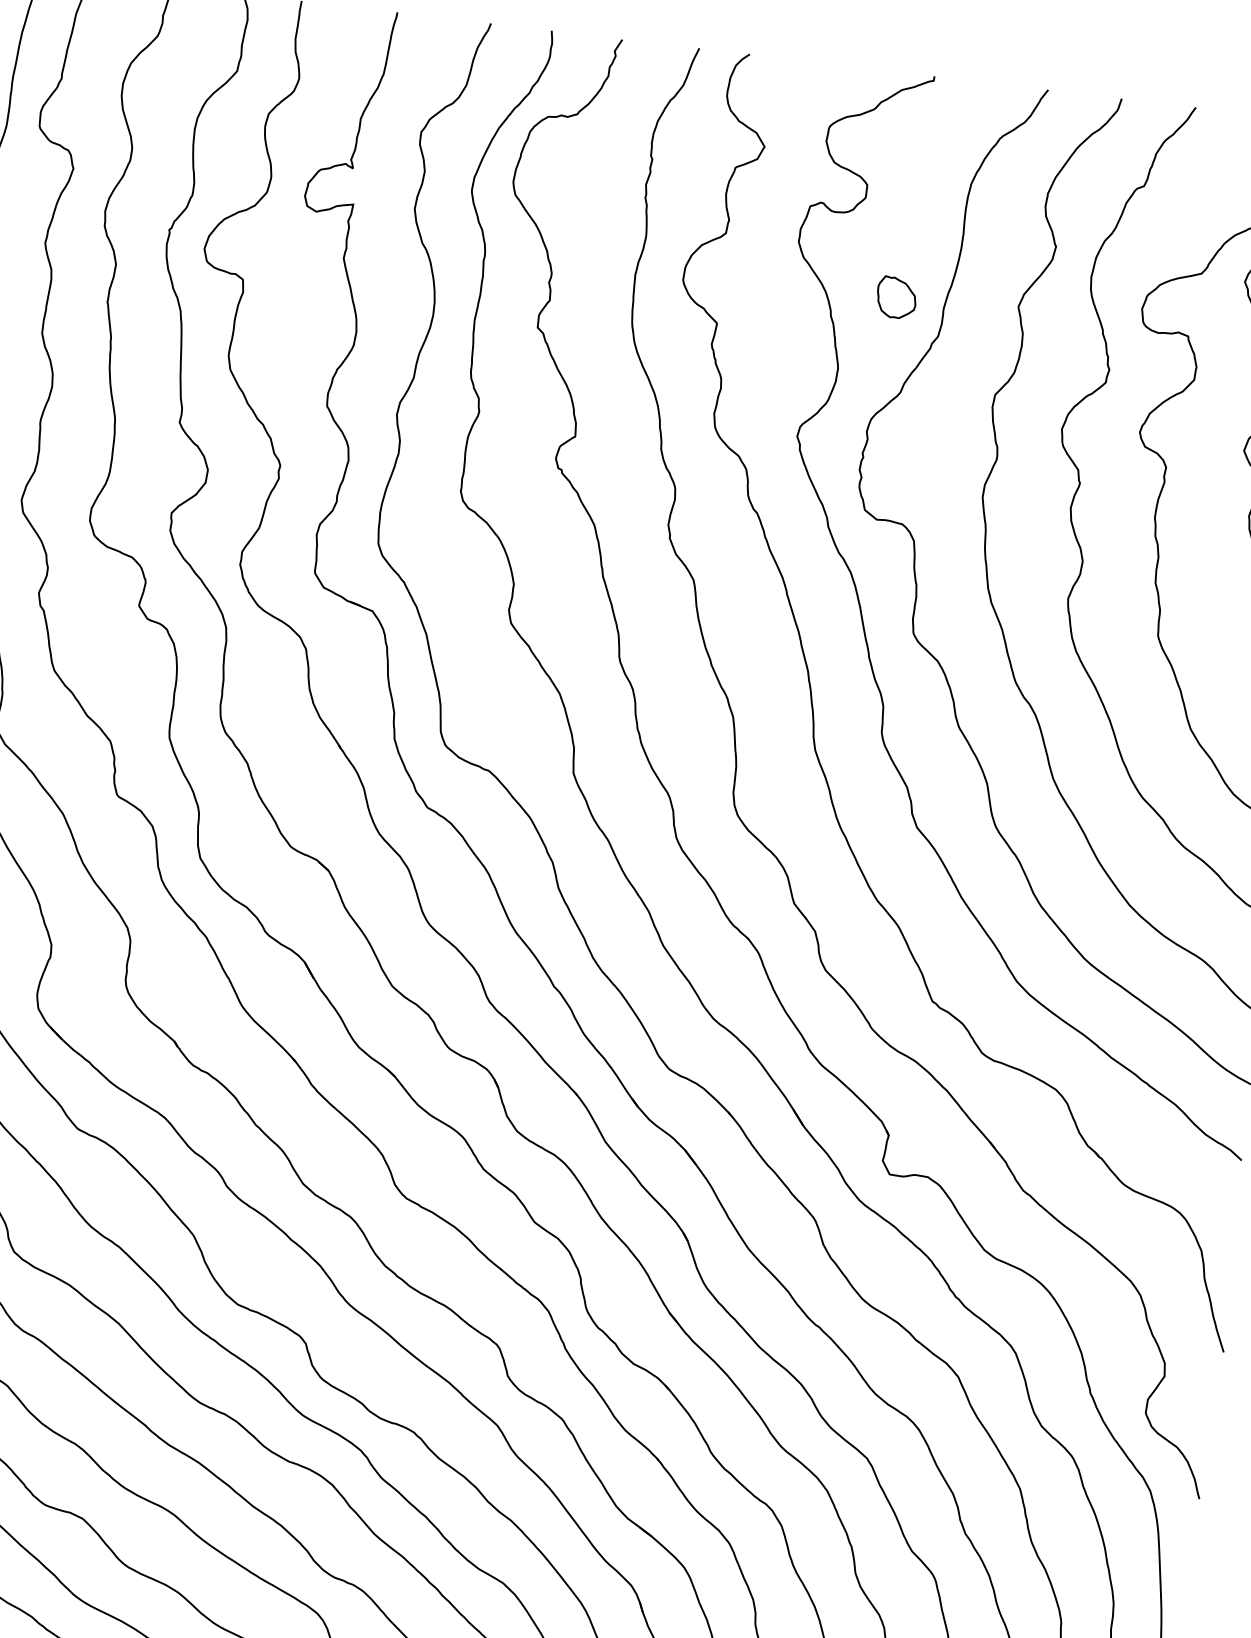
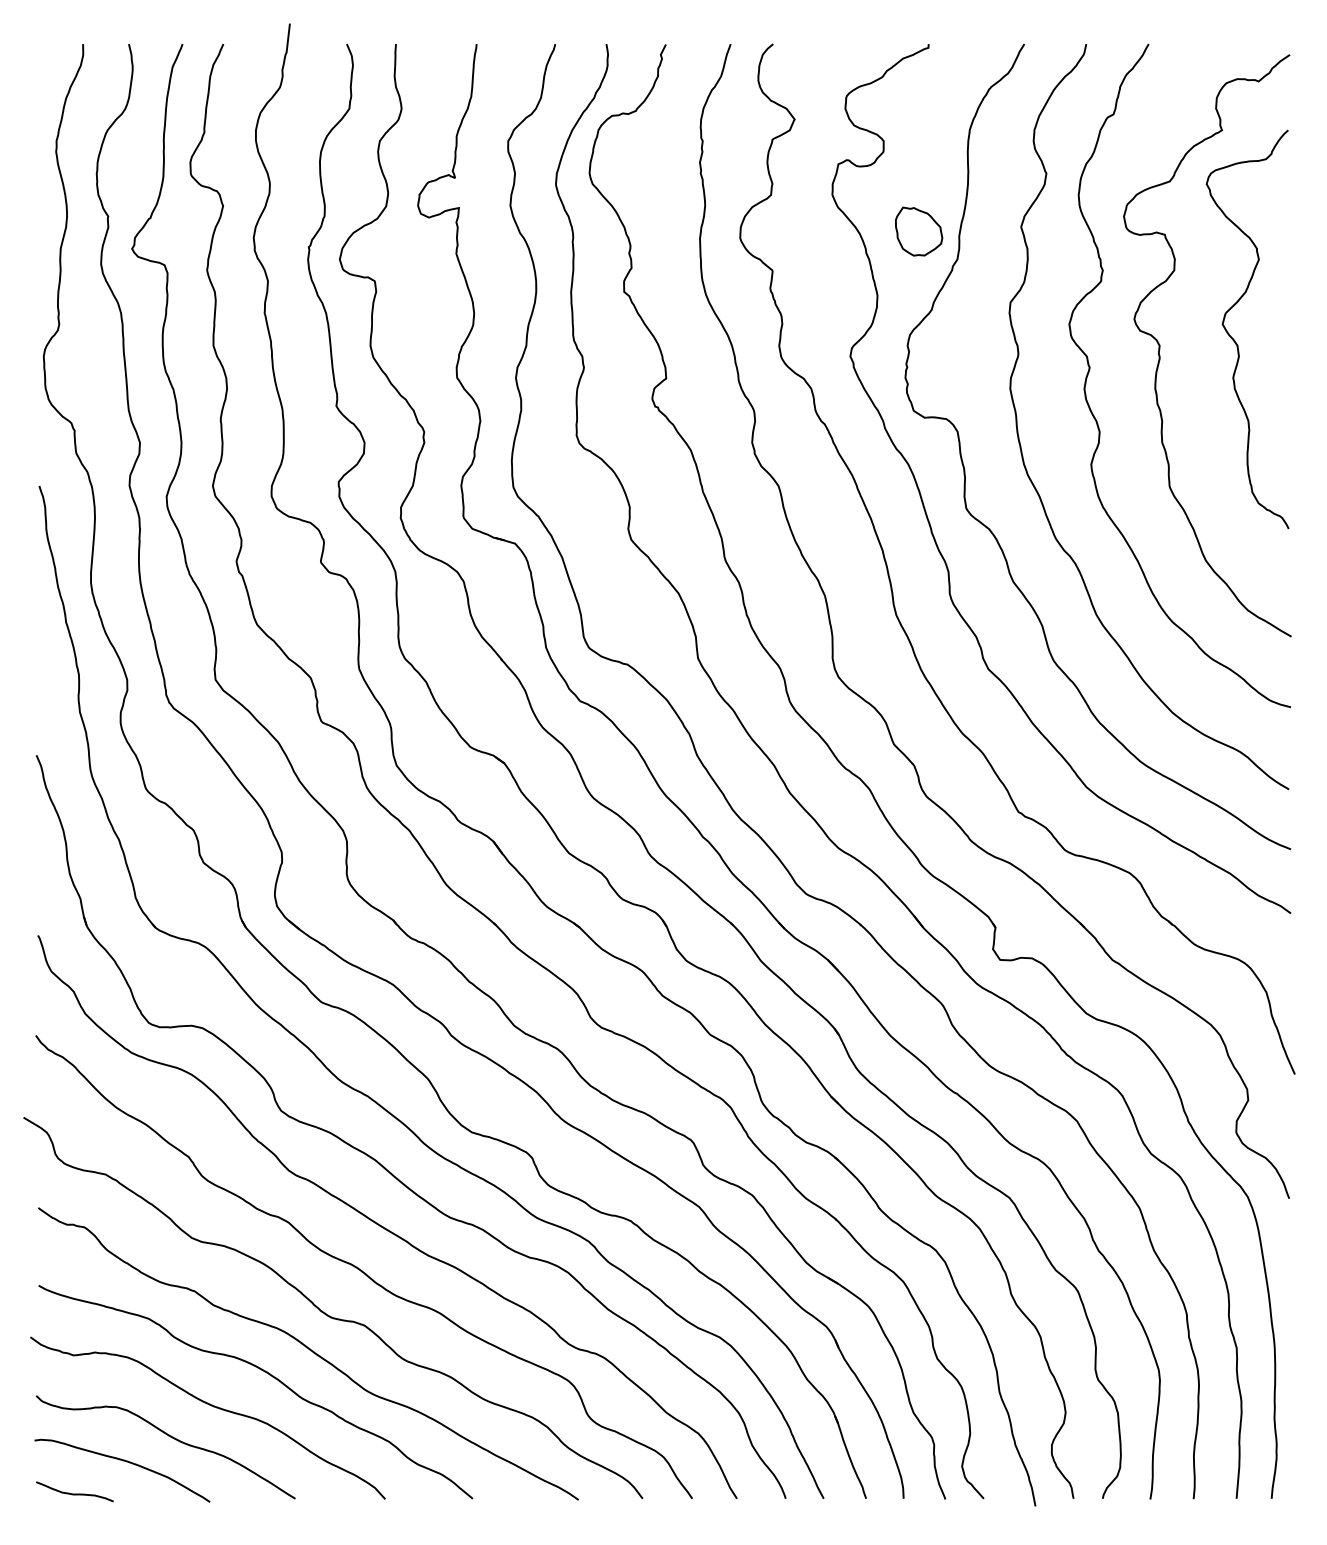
part: (897, 297) -> (919, 231), size x1.43

